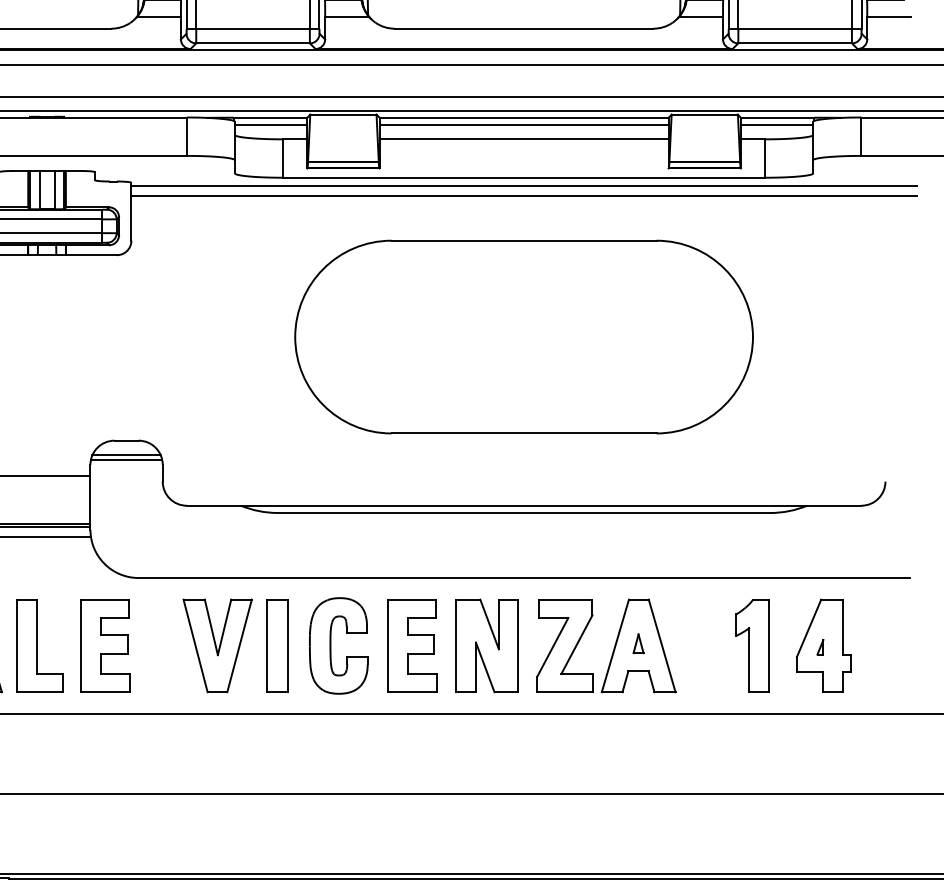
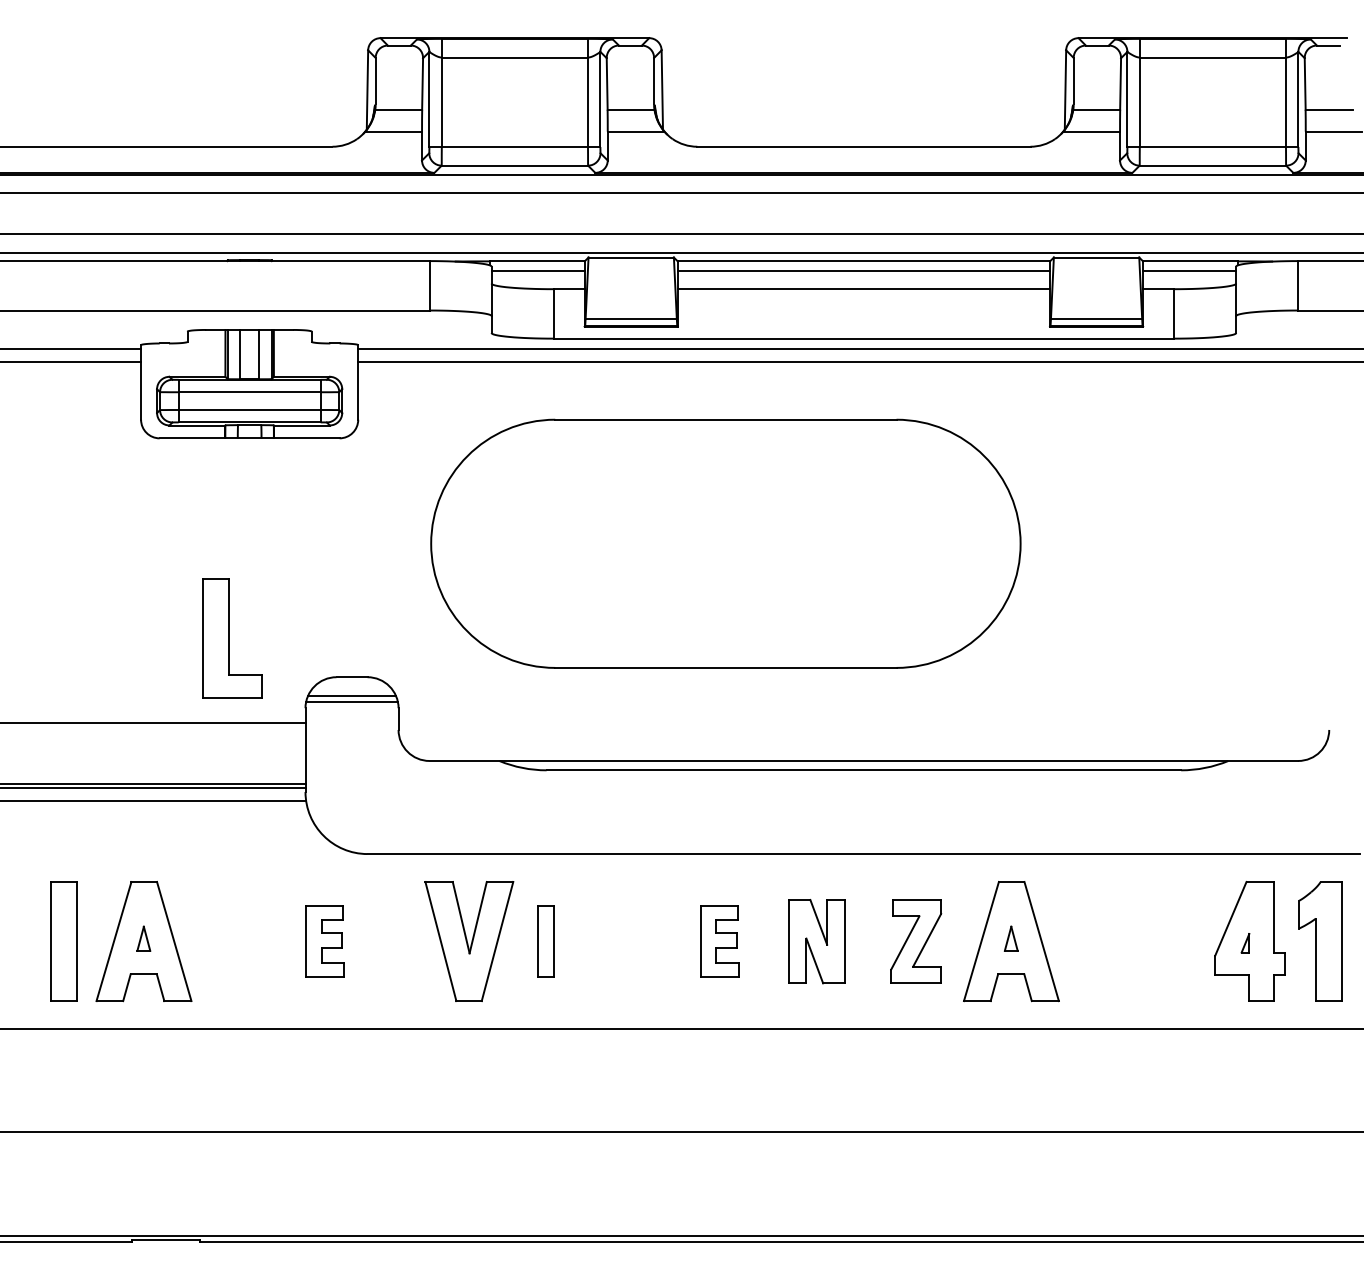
part: (523, 336) -> (725, 543), moved
part: (39, 645) -> (232, 638), moved
part: (105, 645) -> (324, 941), size x0.6
part: (276, 645) -> (545, 941), size x0.6
part: (331, 645) -> (615, 941), removed
part: (411, 645) -> (719, 941), size x0.6
part: (487, 645) -> (816, 941), size x0.7
part: (564, 645) -> (915, 941), size x0.7
part: (752, 645) -> (1320, 941), moved

